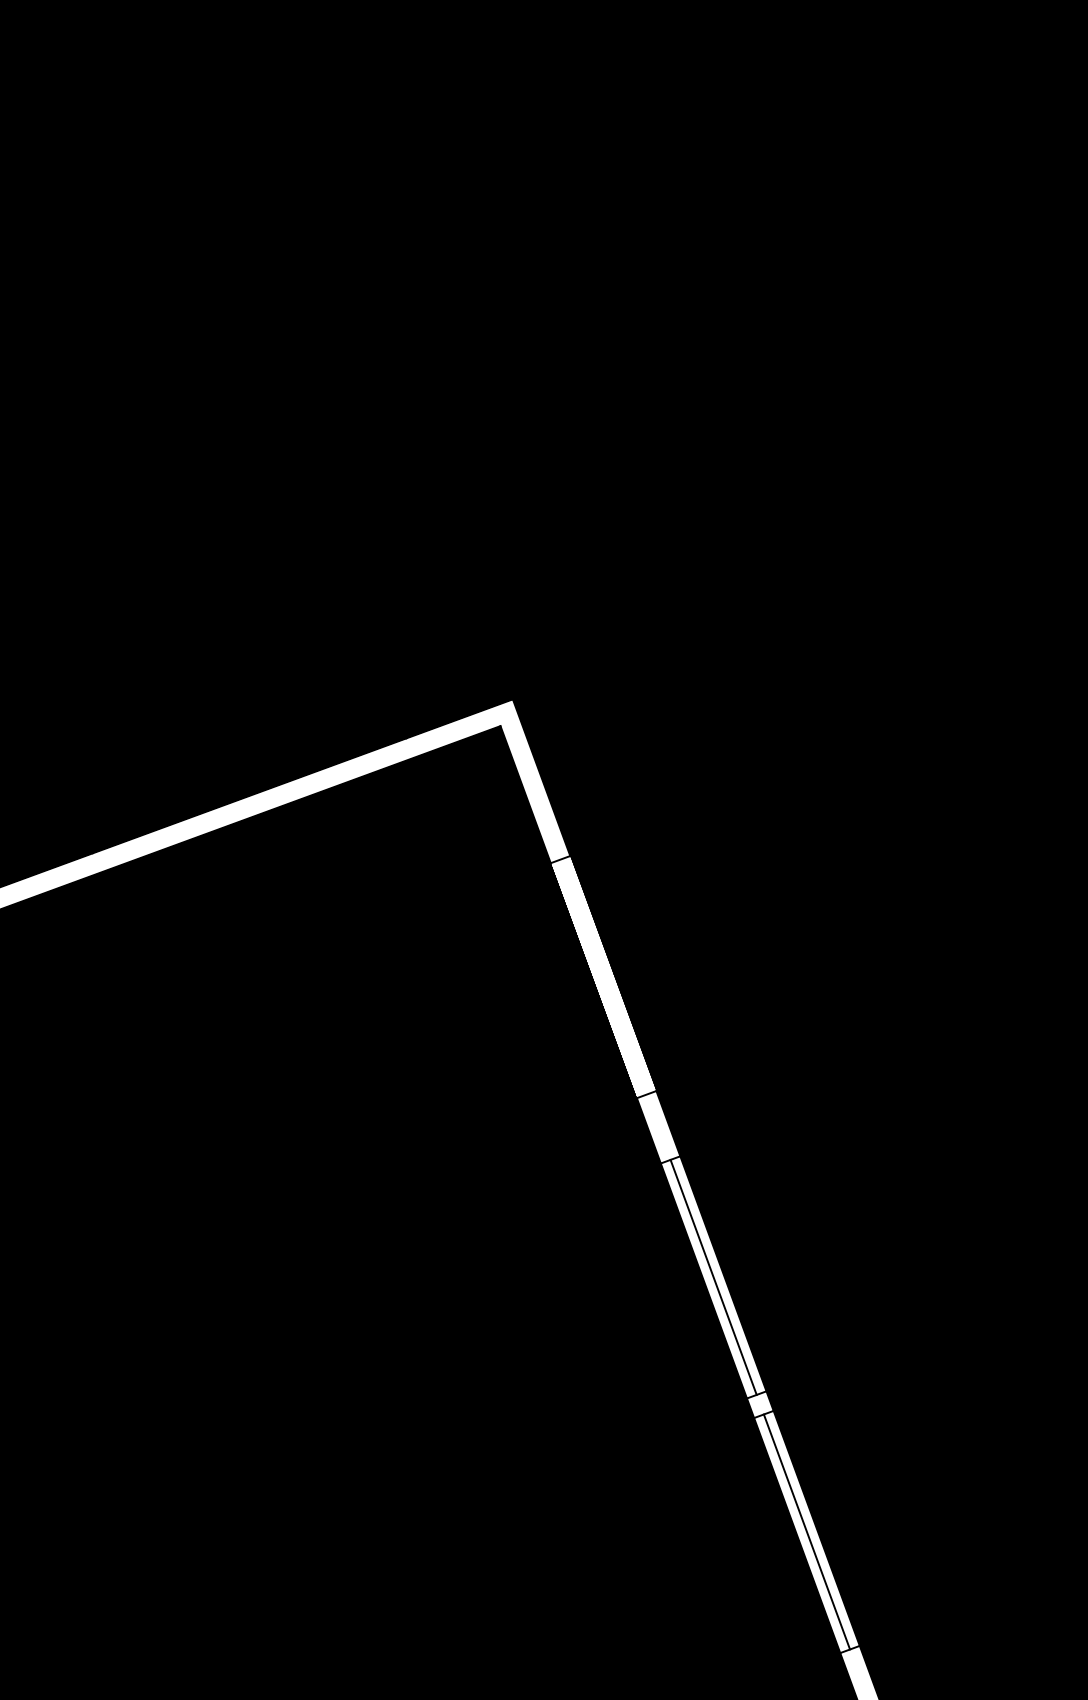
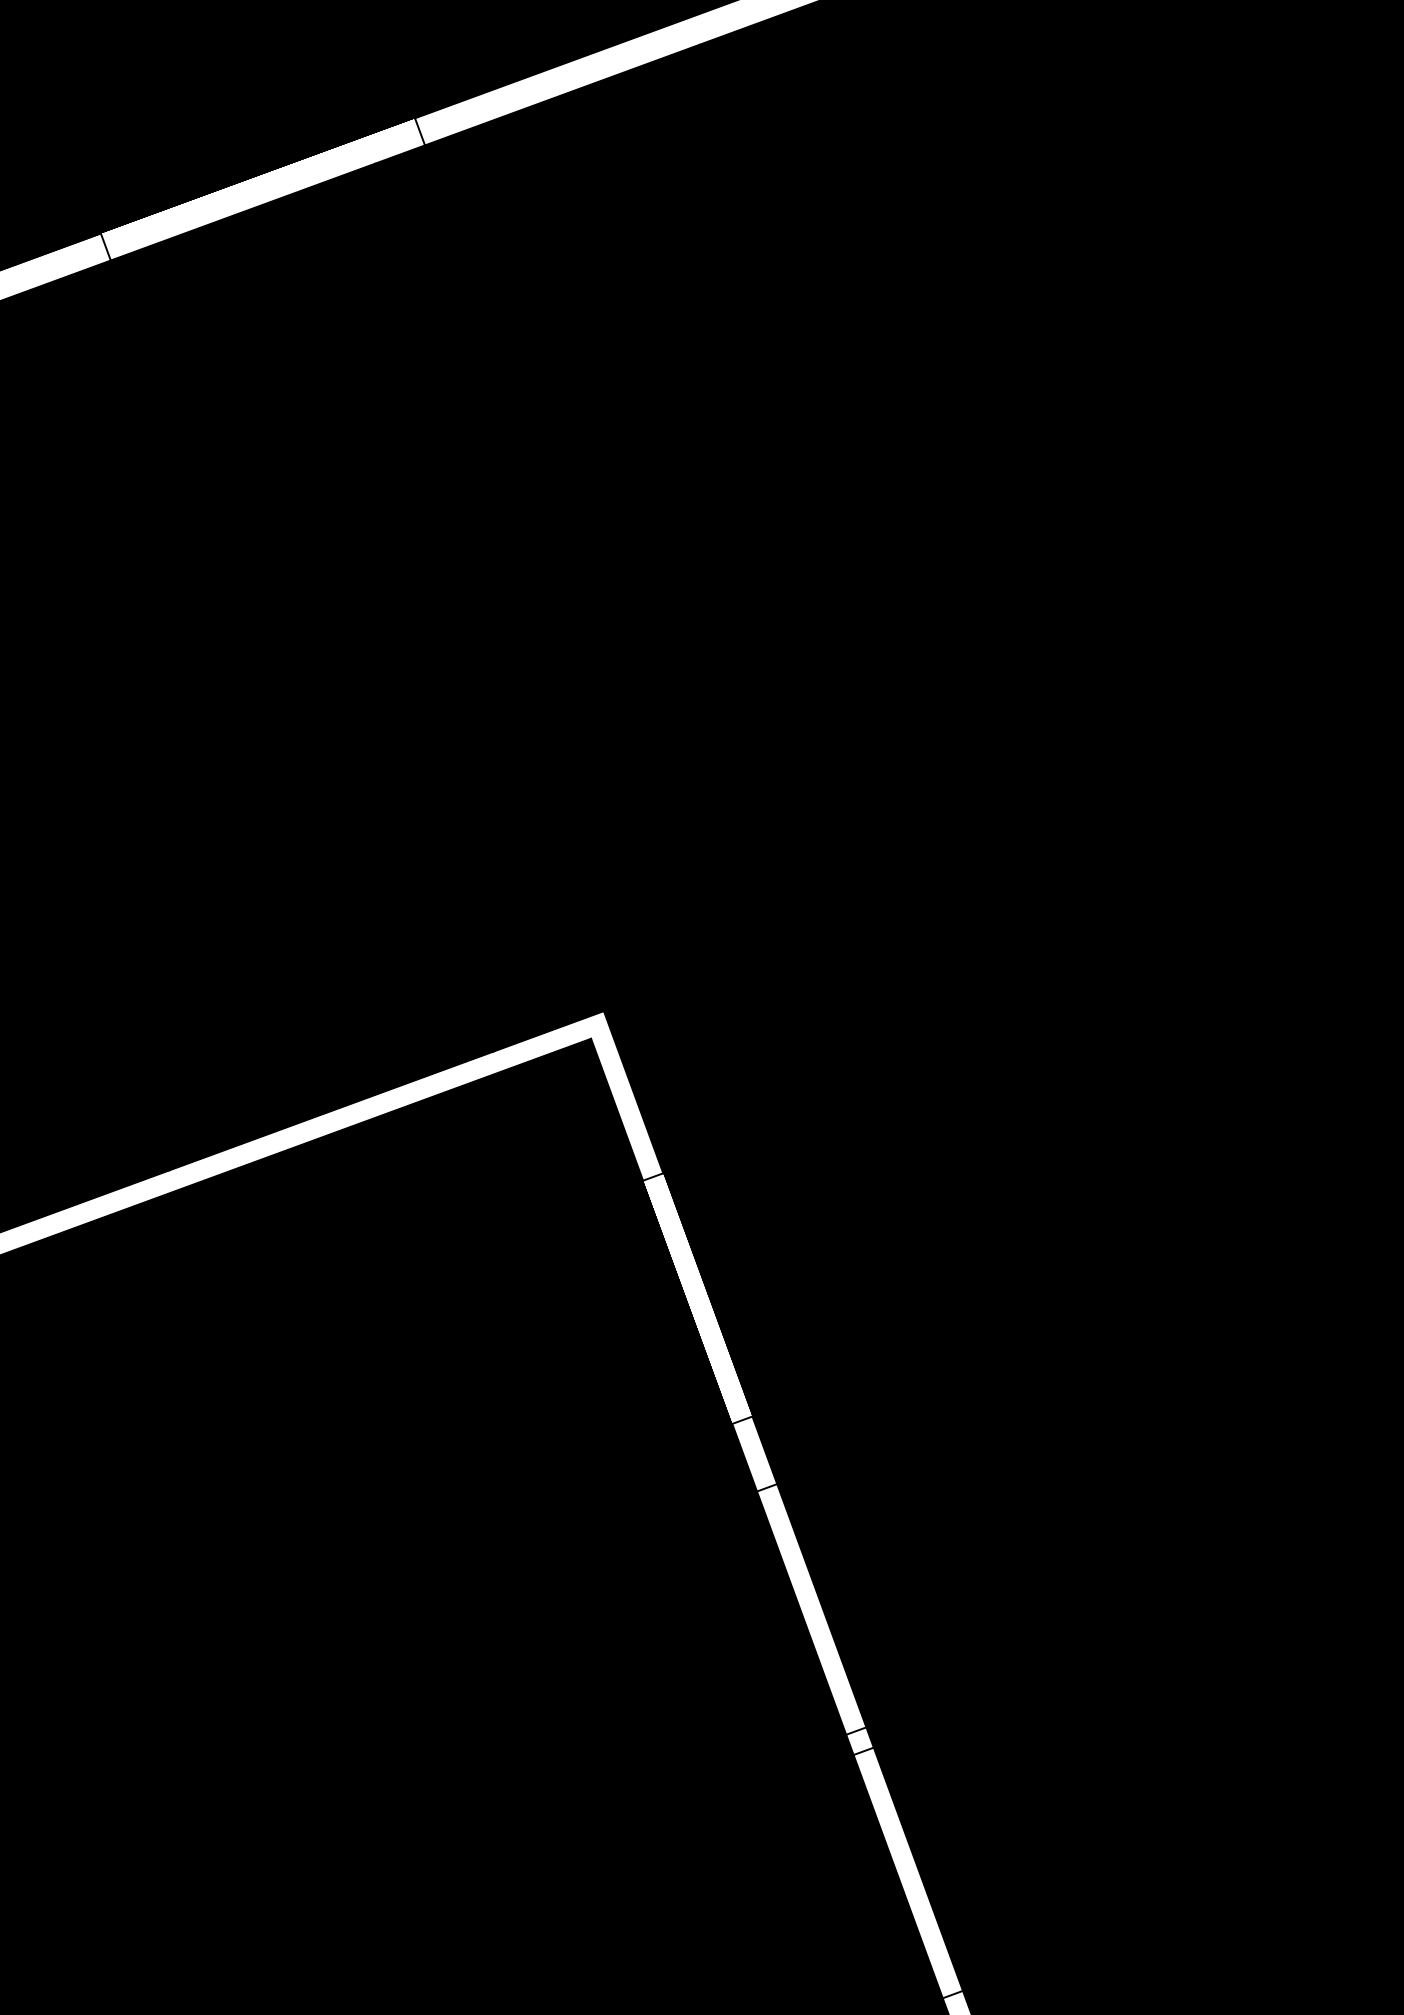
line: (713, 1277) -> (811, 1609), removed
line: (806, 1531) -> (907, 1872), removed

